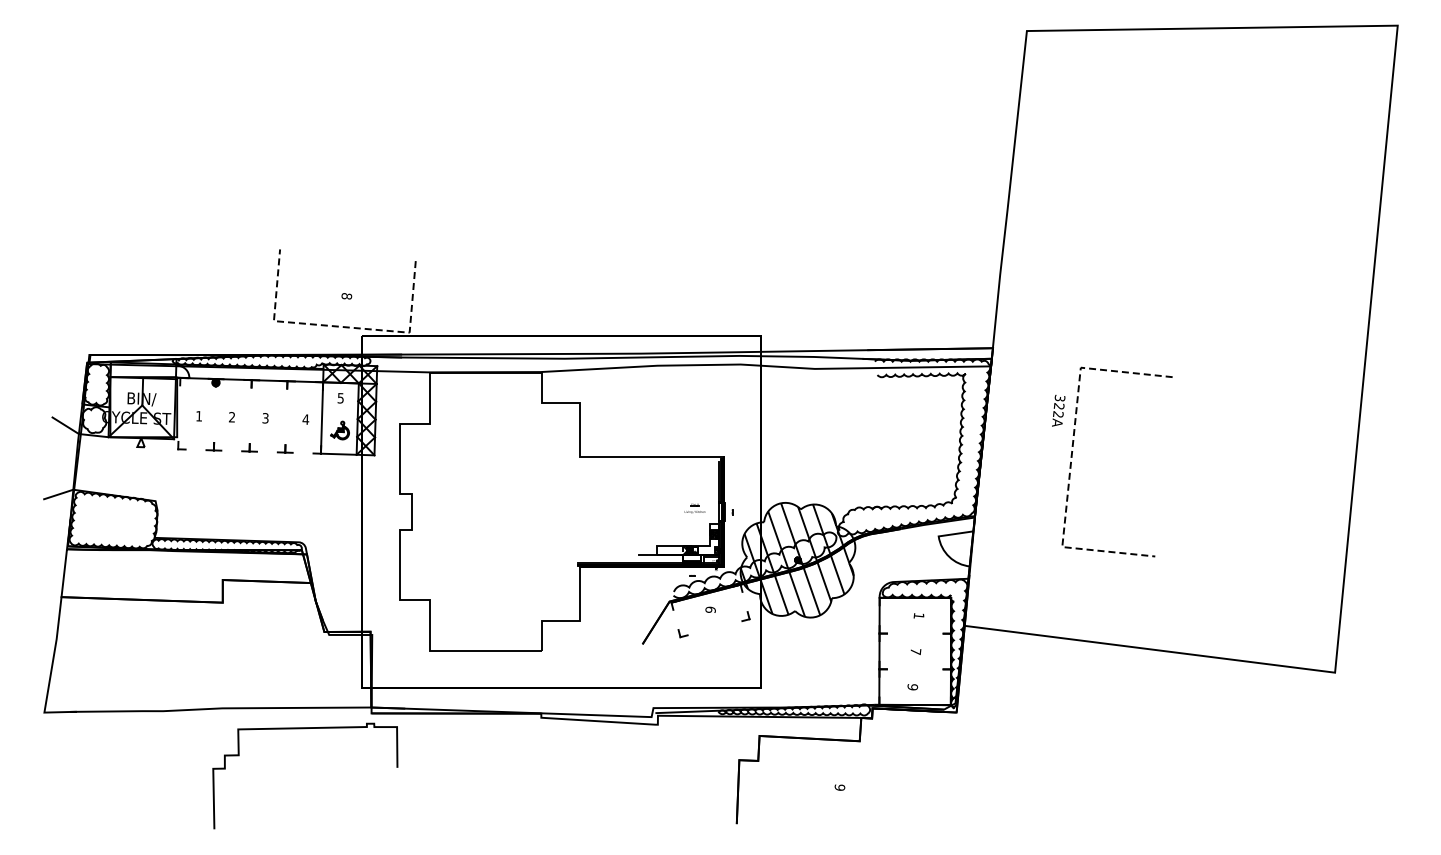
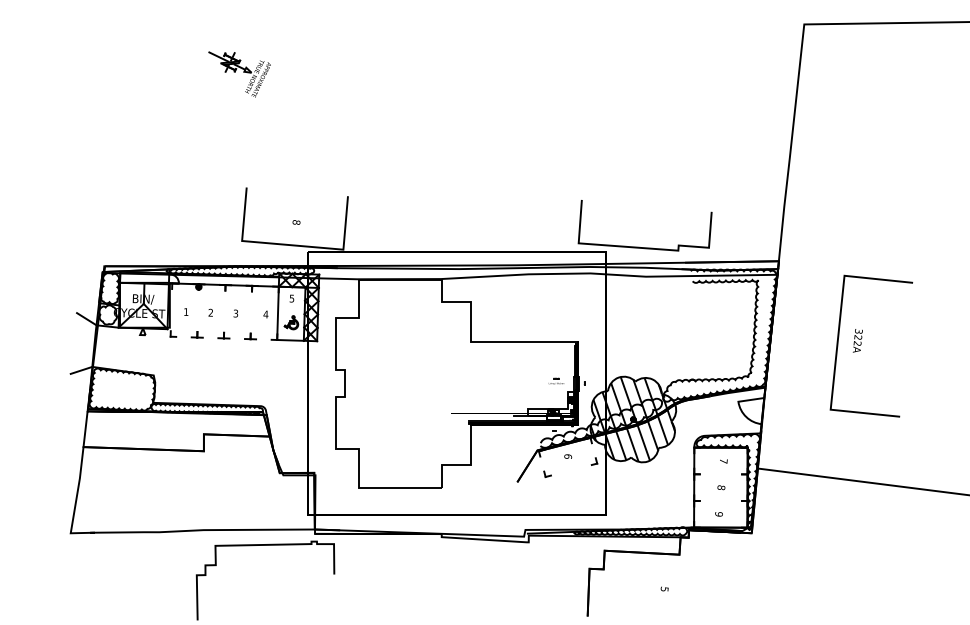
part: (265, 94) -> (235, 71), added
line: (341, 326) -> (292, 245), dashed -> solid
curve: (813, 329) -> (644, 247), added
text: (1058, 410) -> (857, 340), moved
line: (1071, 457) -> (837, 342), dashed -> solid
text: (918, 616) -> (723, 461), 1 -> 7
text: (915, 651) -> (721, 487), 7 -> 8
text: (839, 787) -> (664, 589), 9 -> 5

